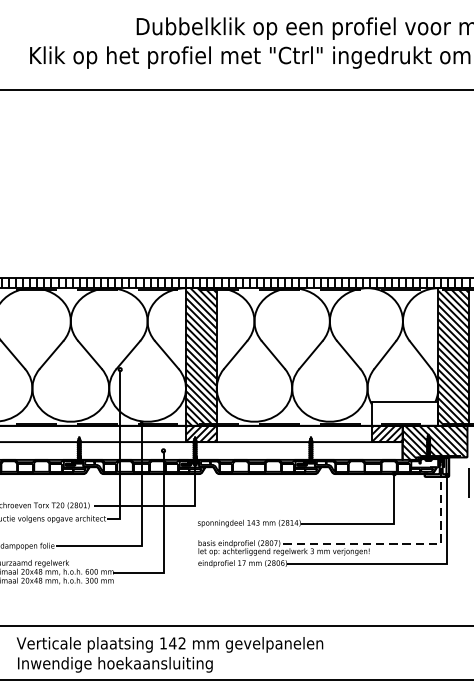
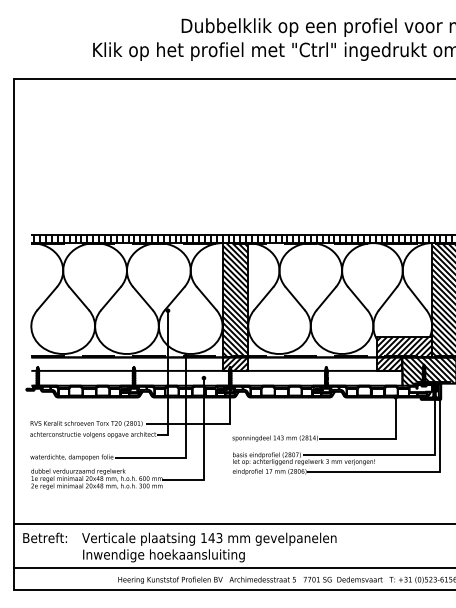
hatch: (405, 413) -> (404, 347), added
line: (405, 543) -> (404, 455), dashed -> solid
text: (182, 643) -> (219, 538), 142 -> 143

